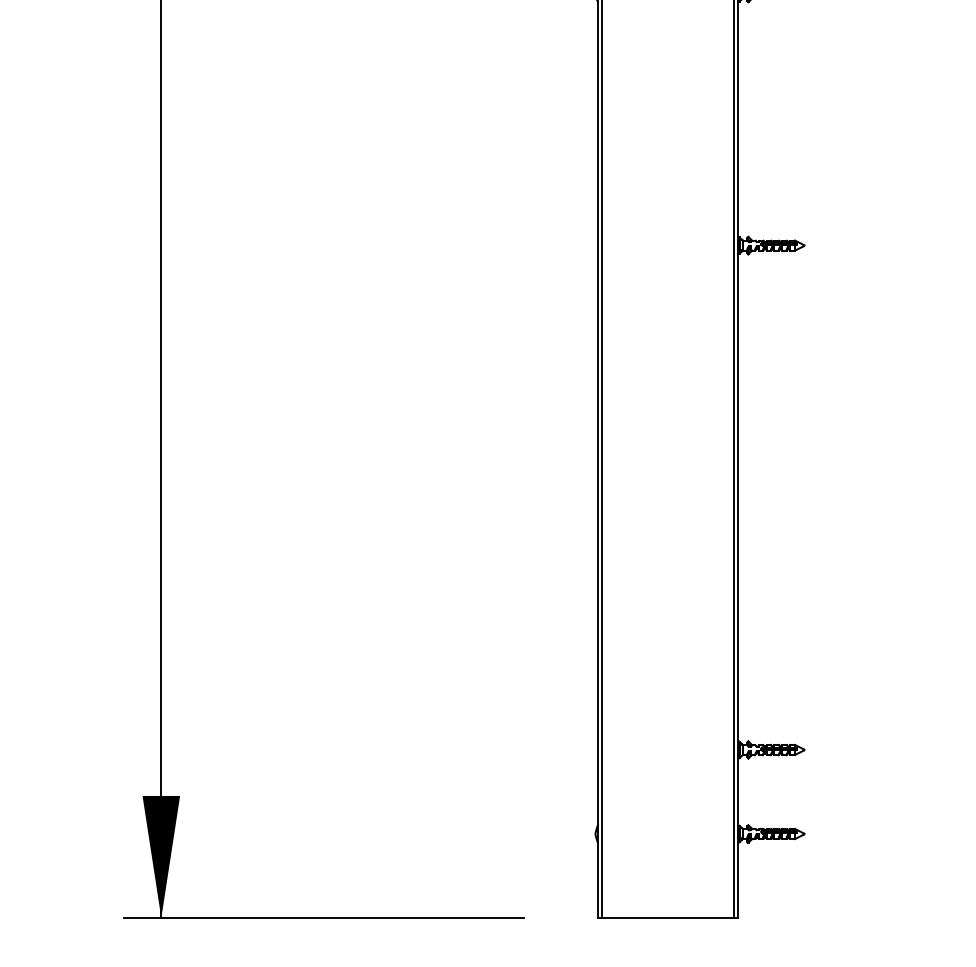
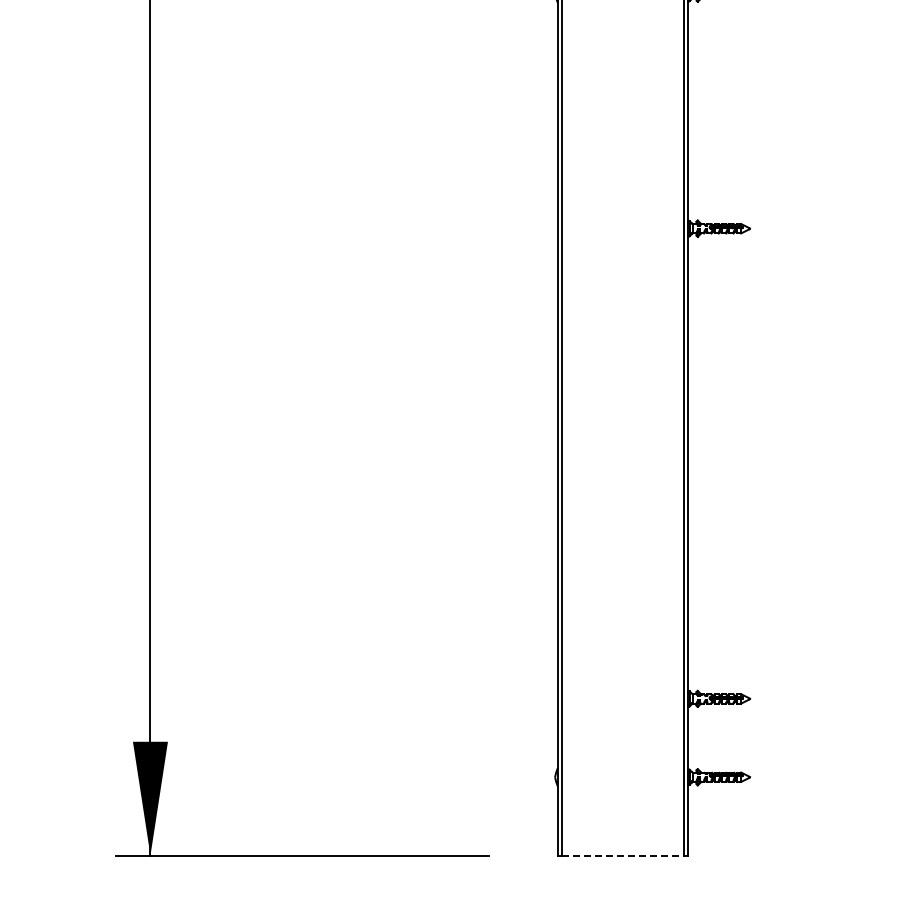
line: (668, 917) -> (623, 855), solid -> dashed

